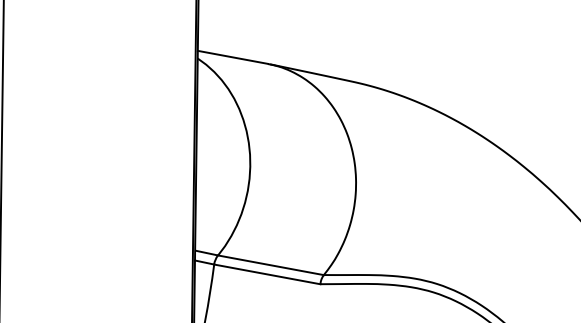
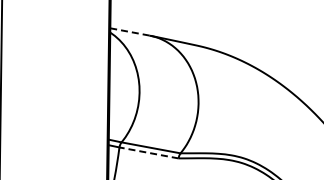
line: (232, 56) -> (129, 31), solid -> dashed
line: (266, 273) -> (148, 152), solid -> dashed

